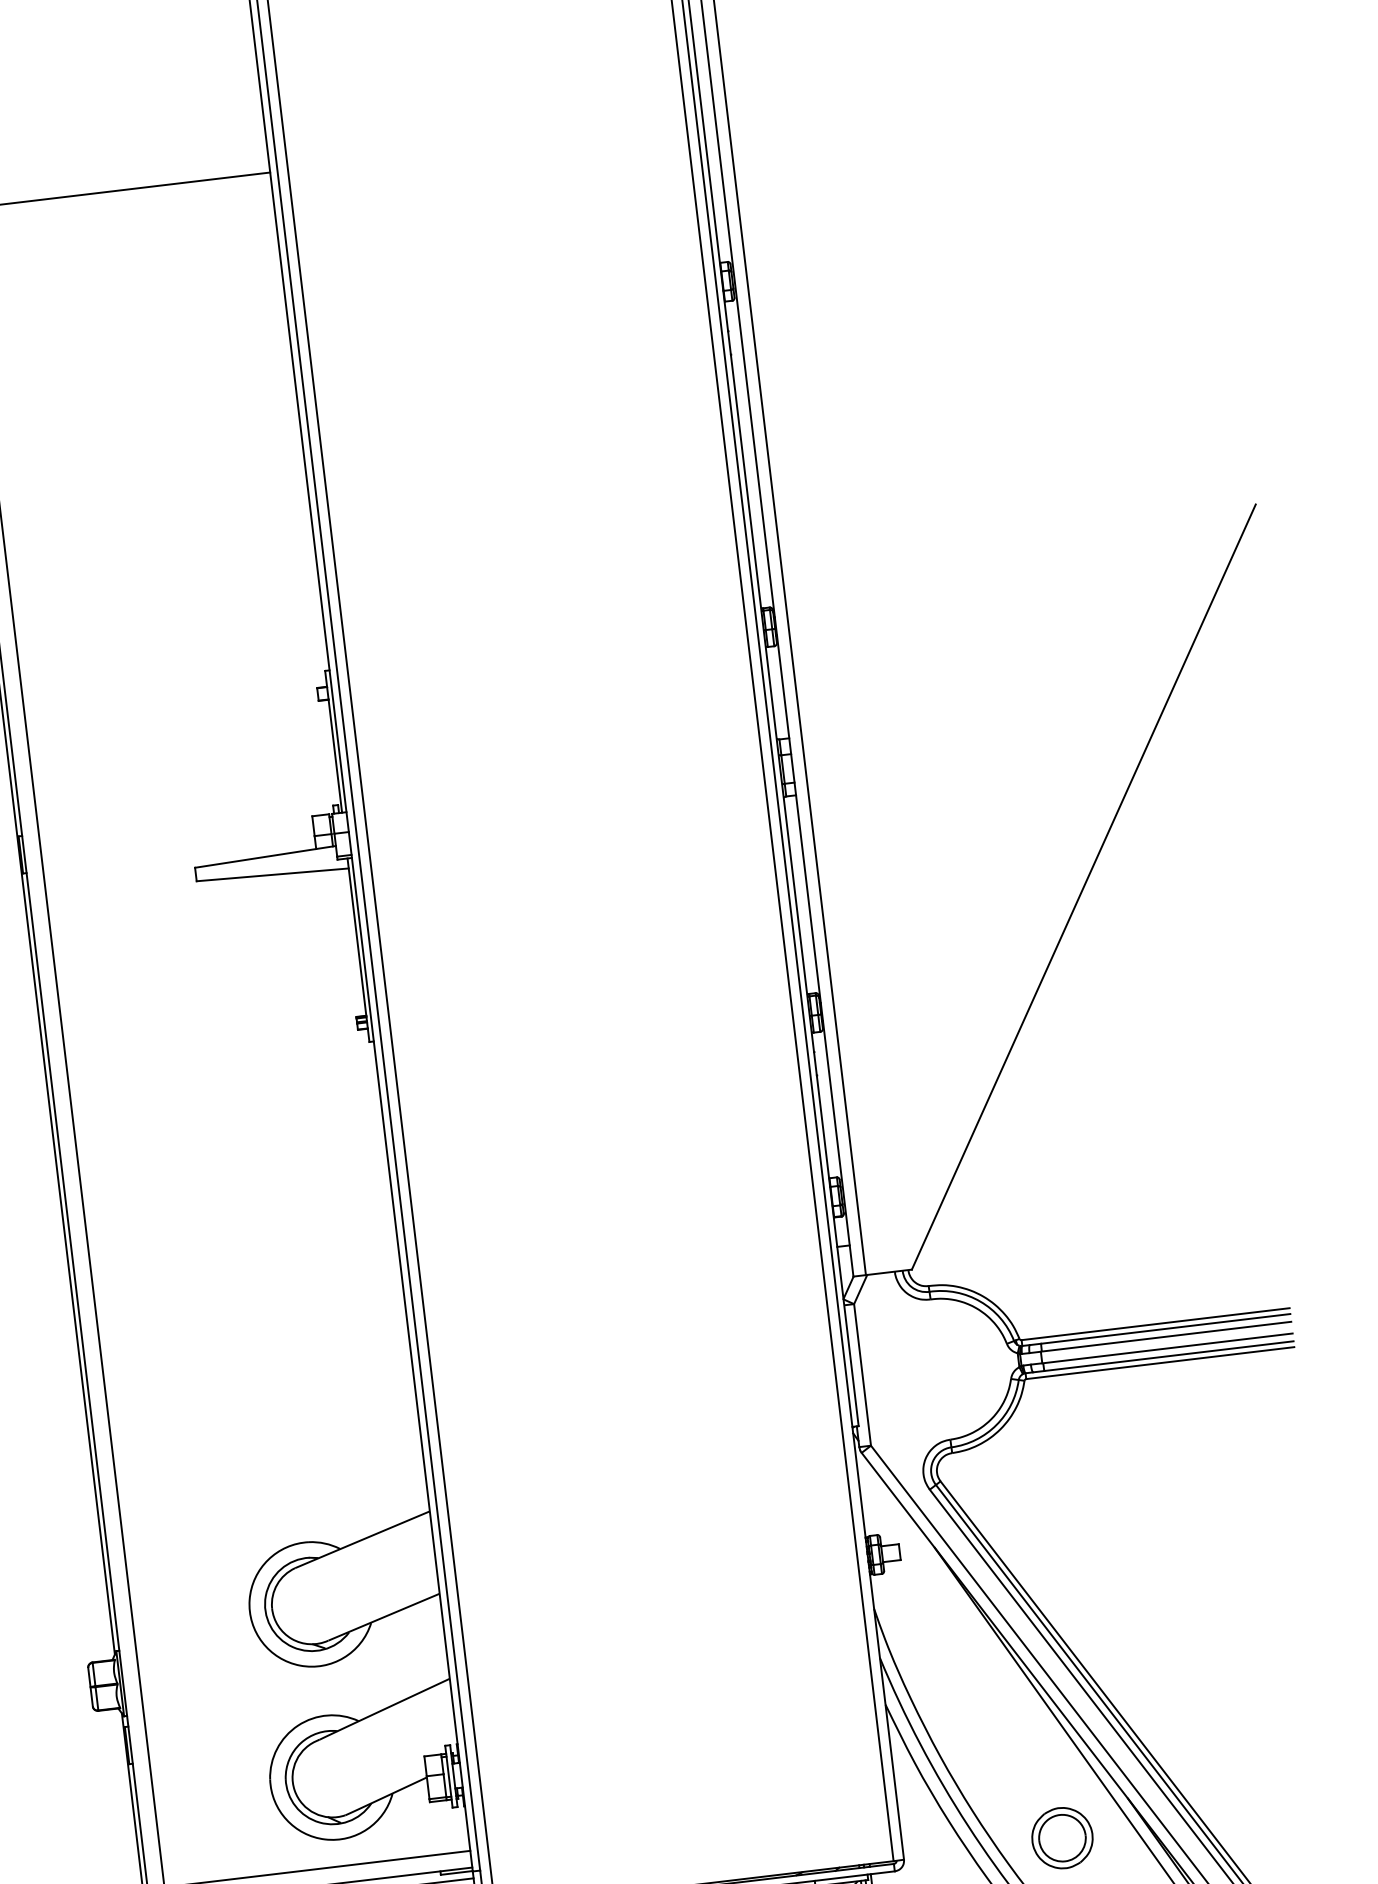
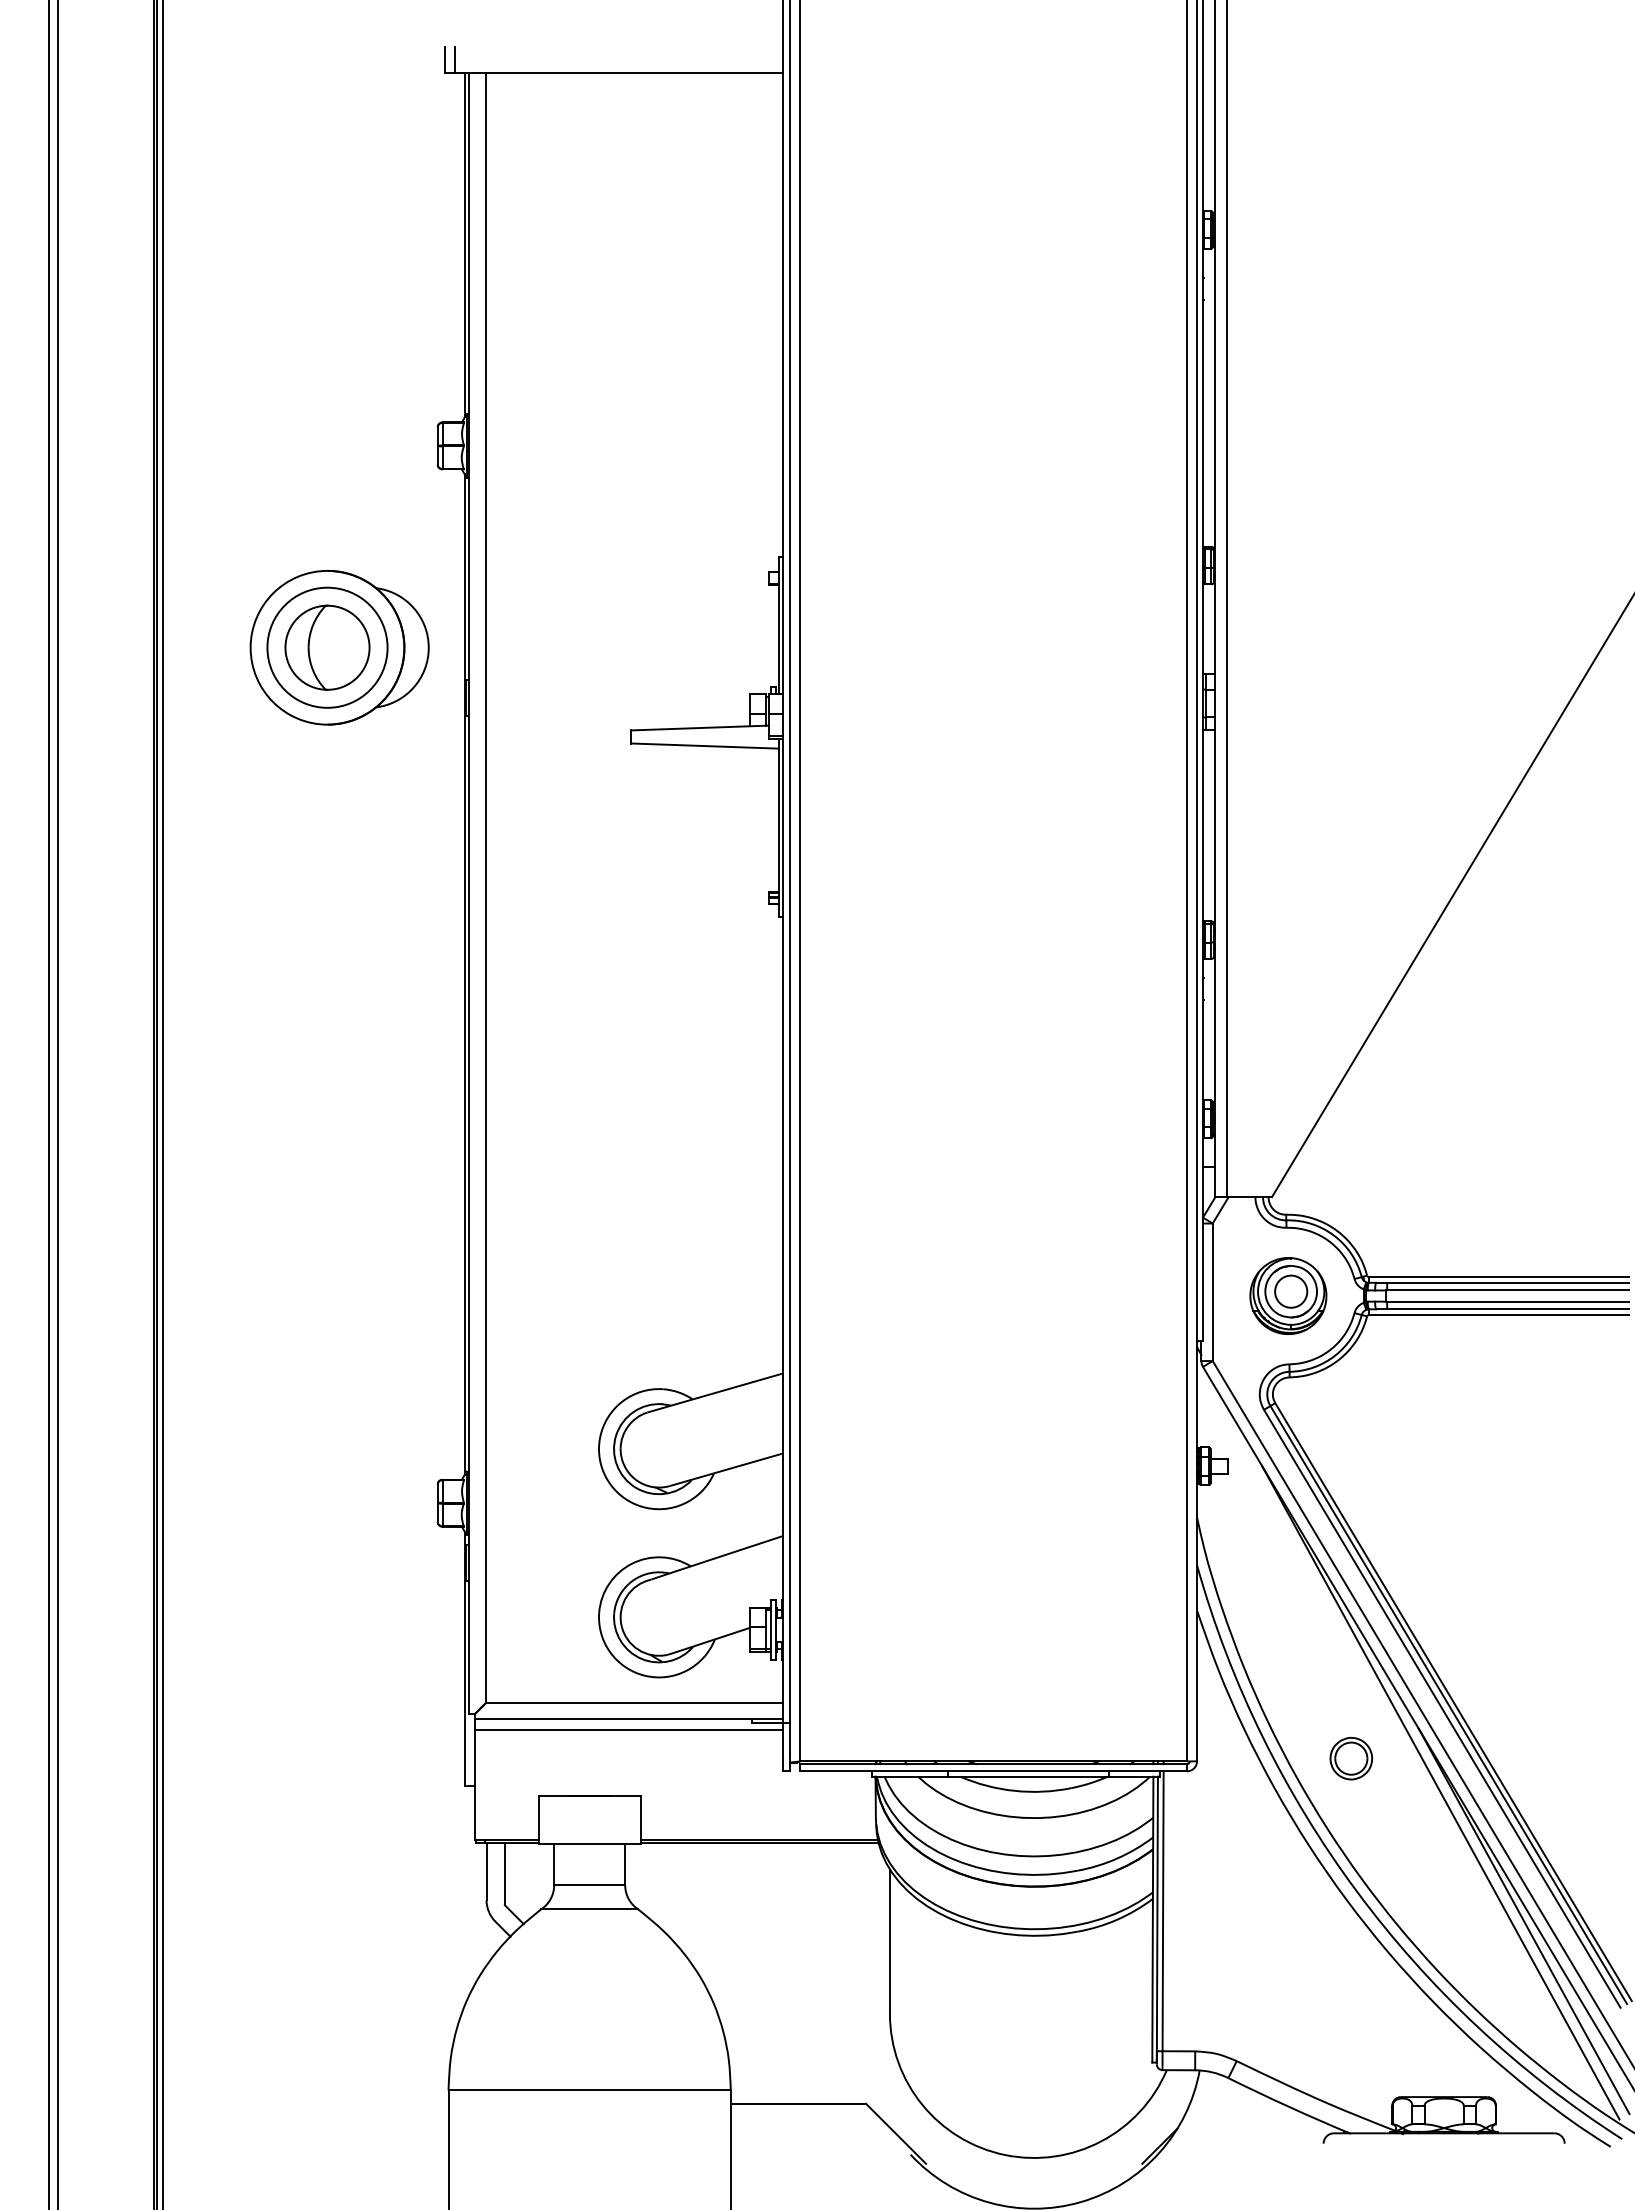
part: (940, 1368) -> (1288, 1295), added
part: (1062, 1837) -> (1351, 1758), size x0.71

